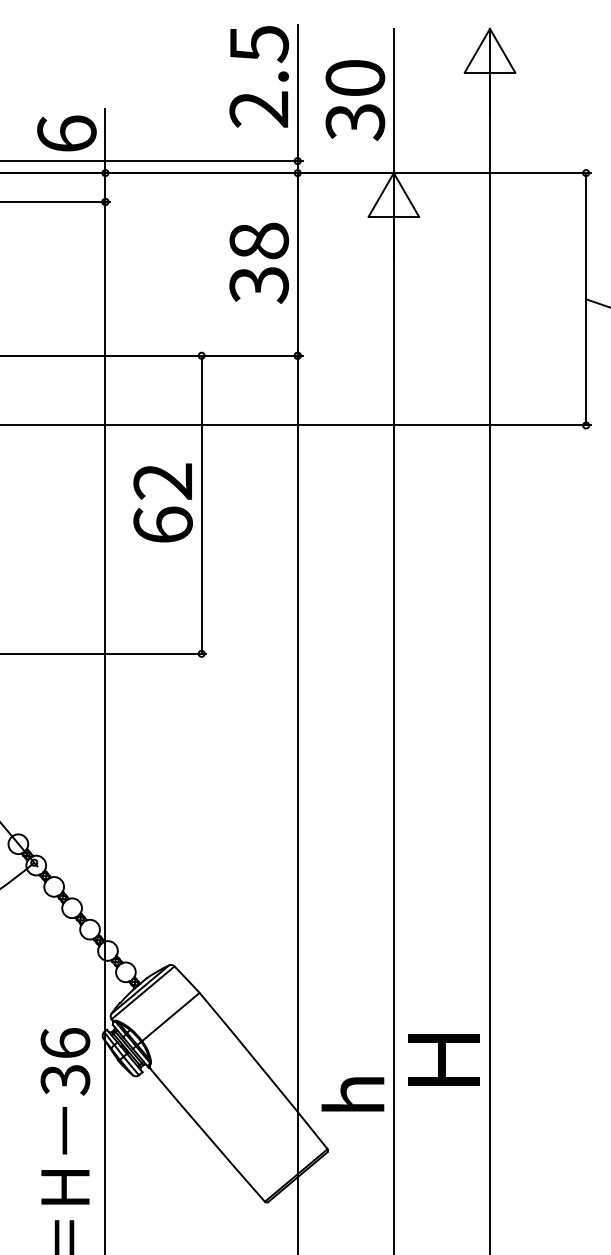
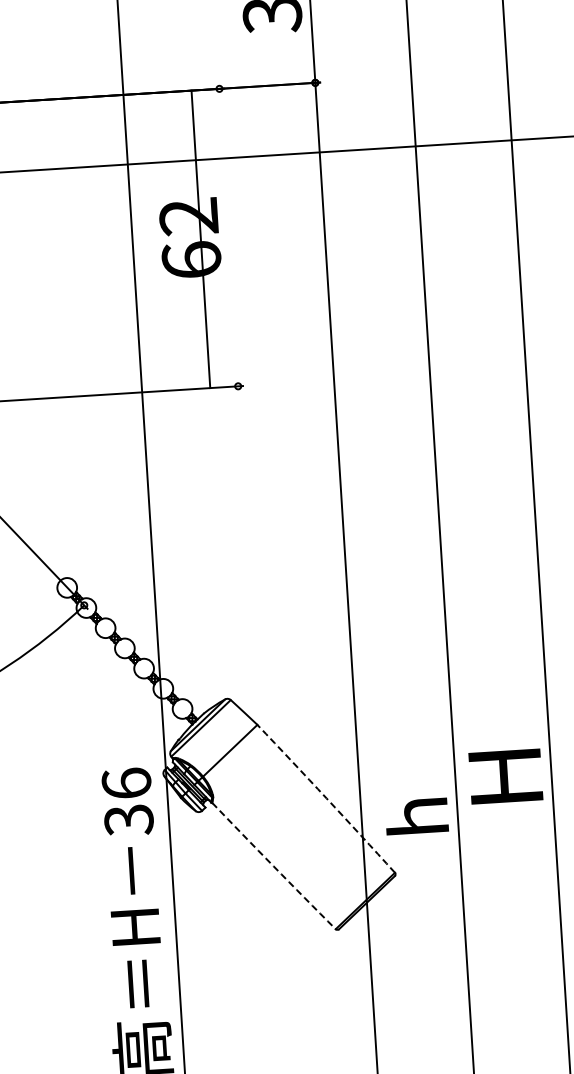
line: (201, 504) -> (200, 239), moved
arc: (264, 1070) -> (327, 798), solid -> dashed
arc: (206, 1135) -> (273, 866), solid -> dashed

